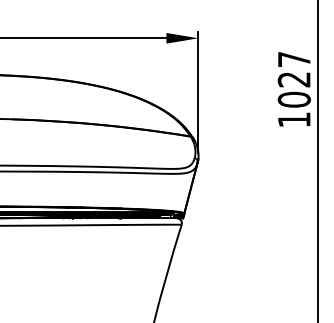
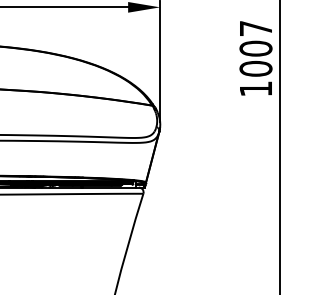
text: (293, 79) -> (255, 48), 1027 -> 1007

